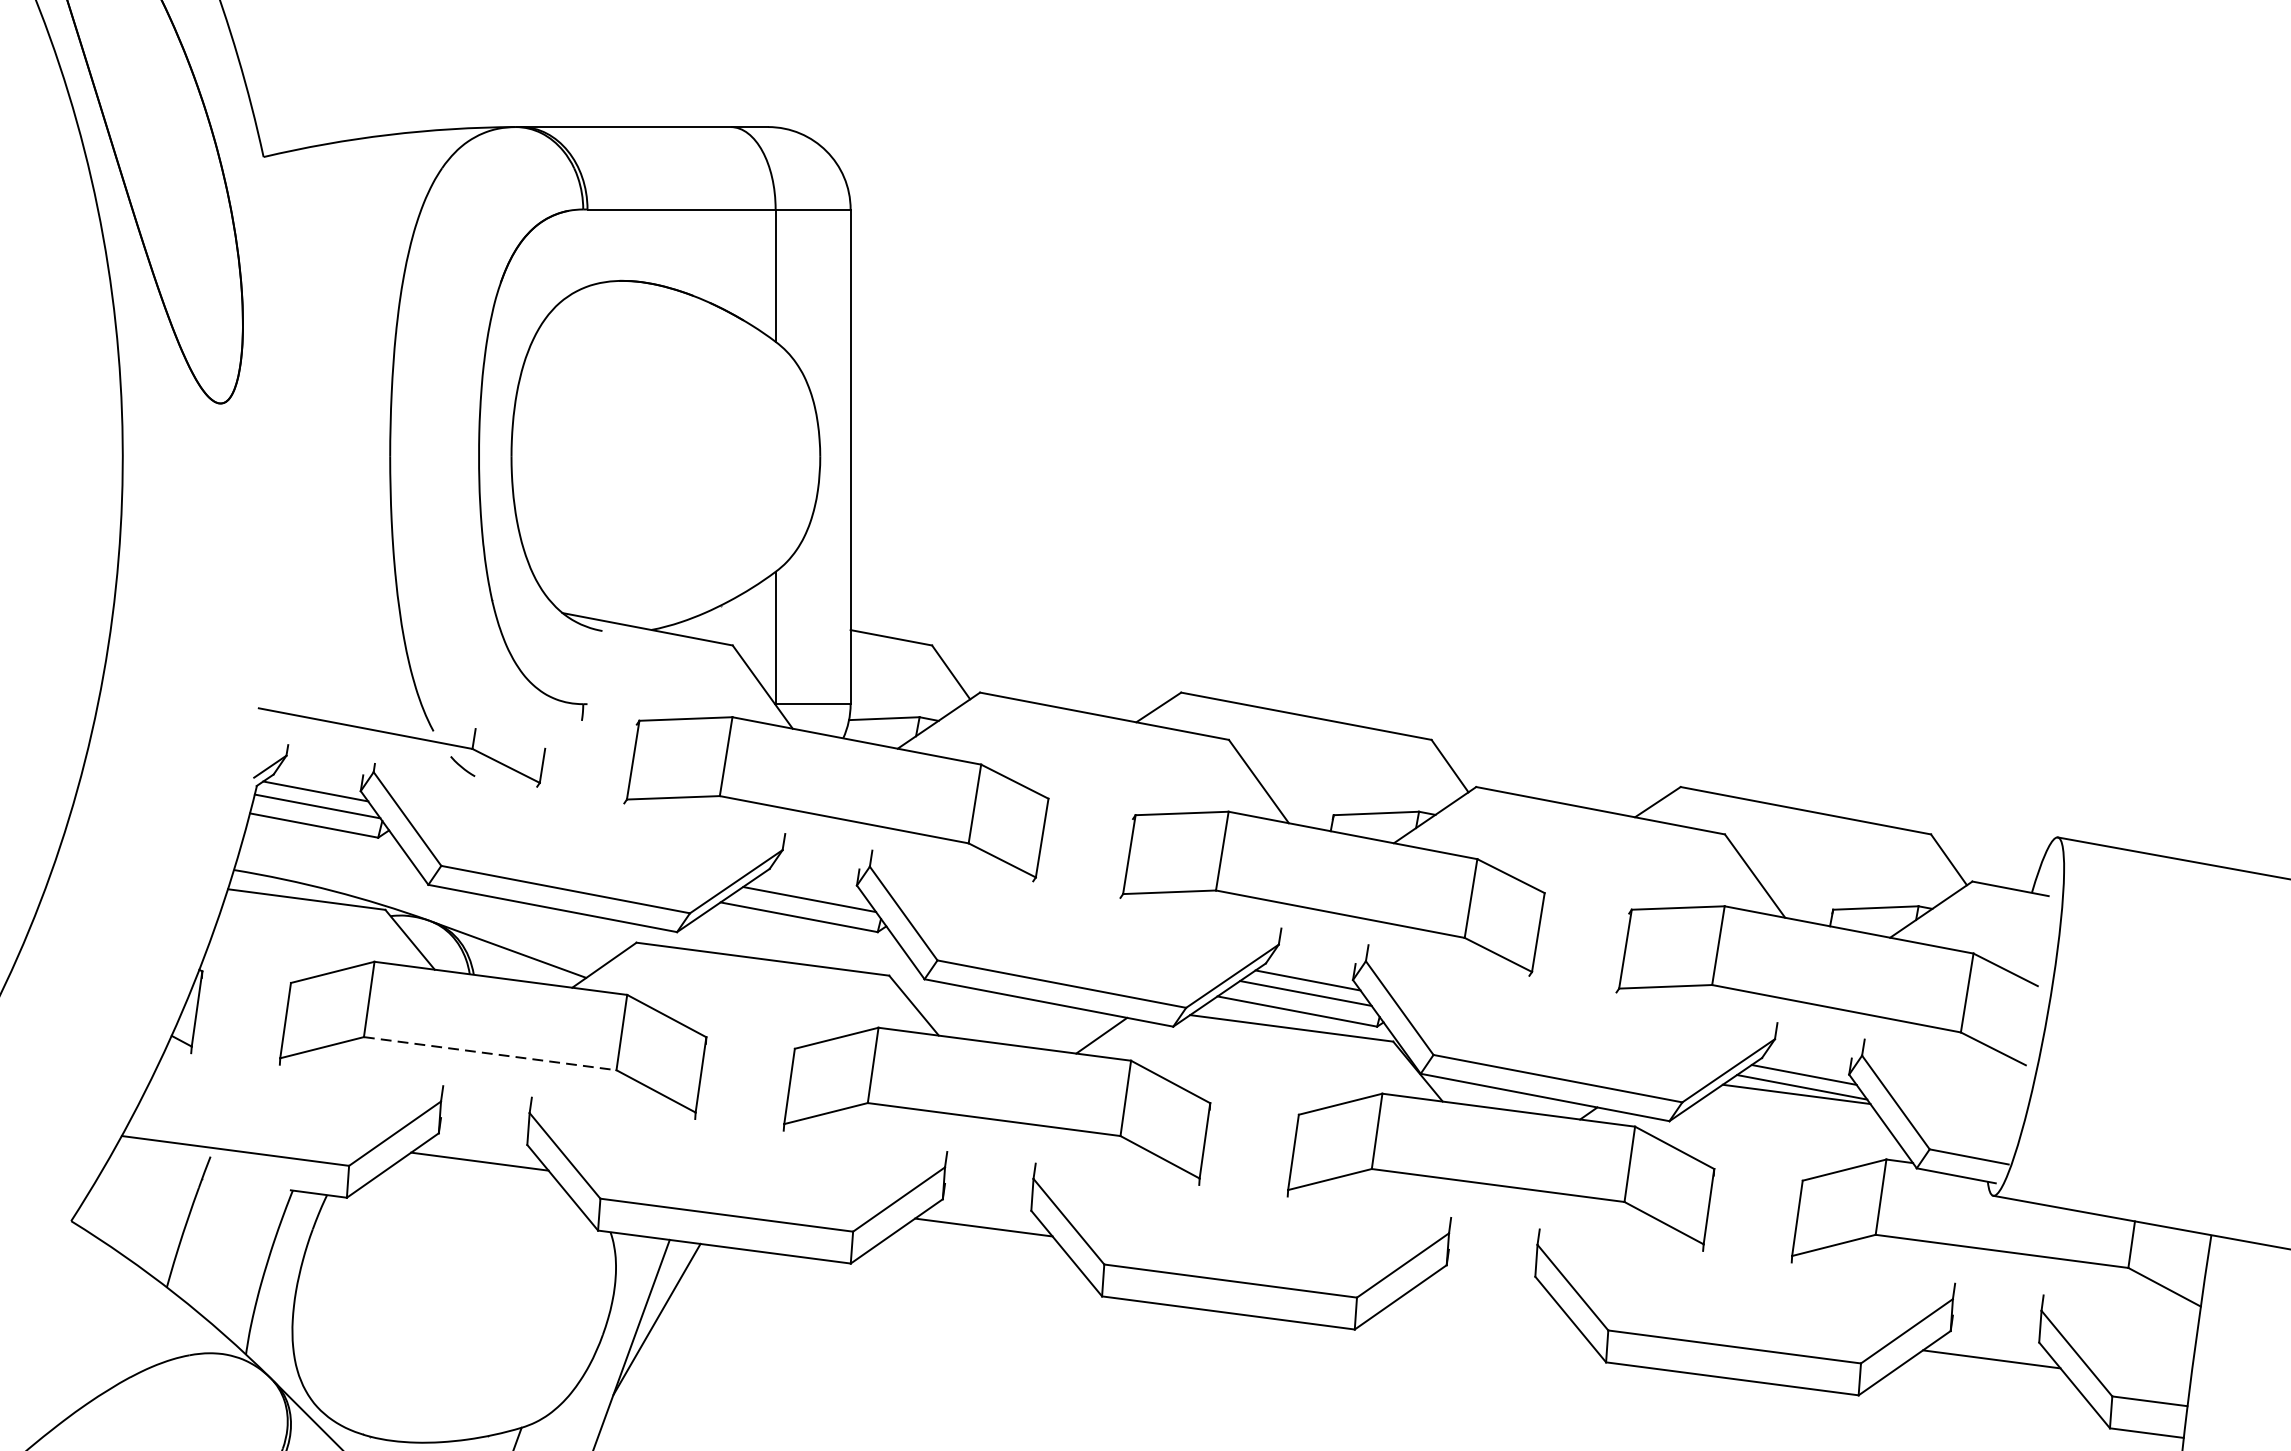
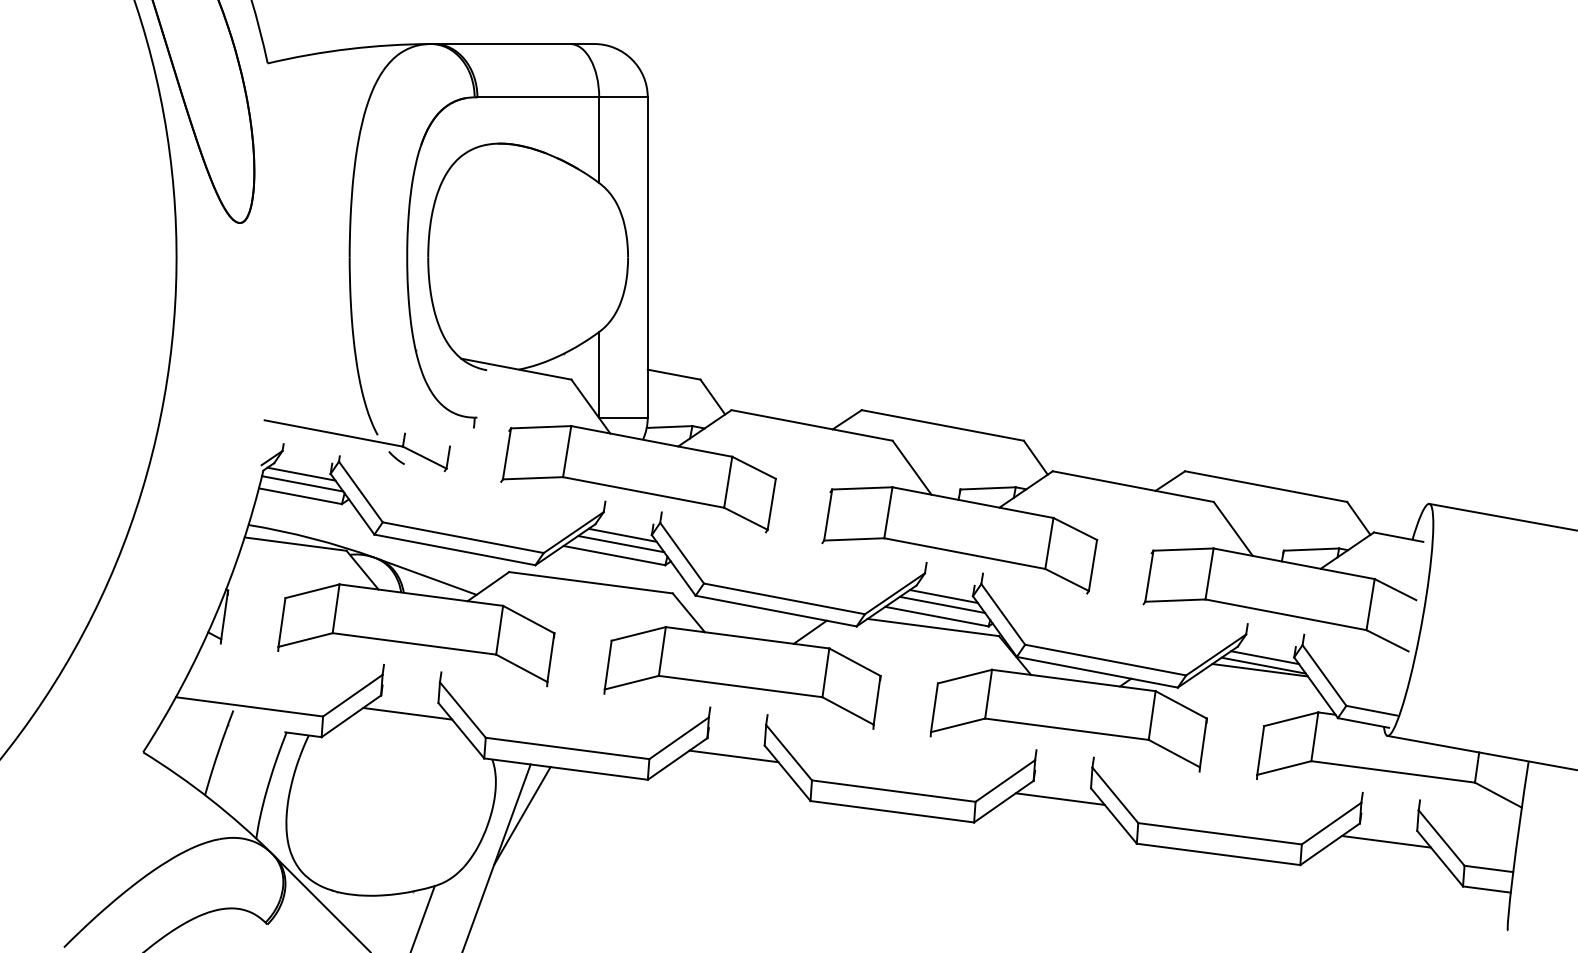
line: (811, 884) -> (622, 534), added
line: (490, 1053) -> (414, 643), dashed -> solid
line: (1486, 1292) -> (1059, 798), added

